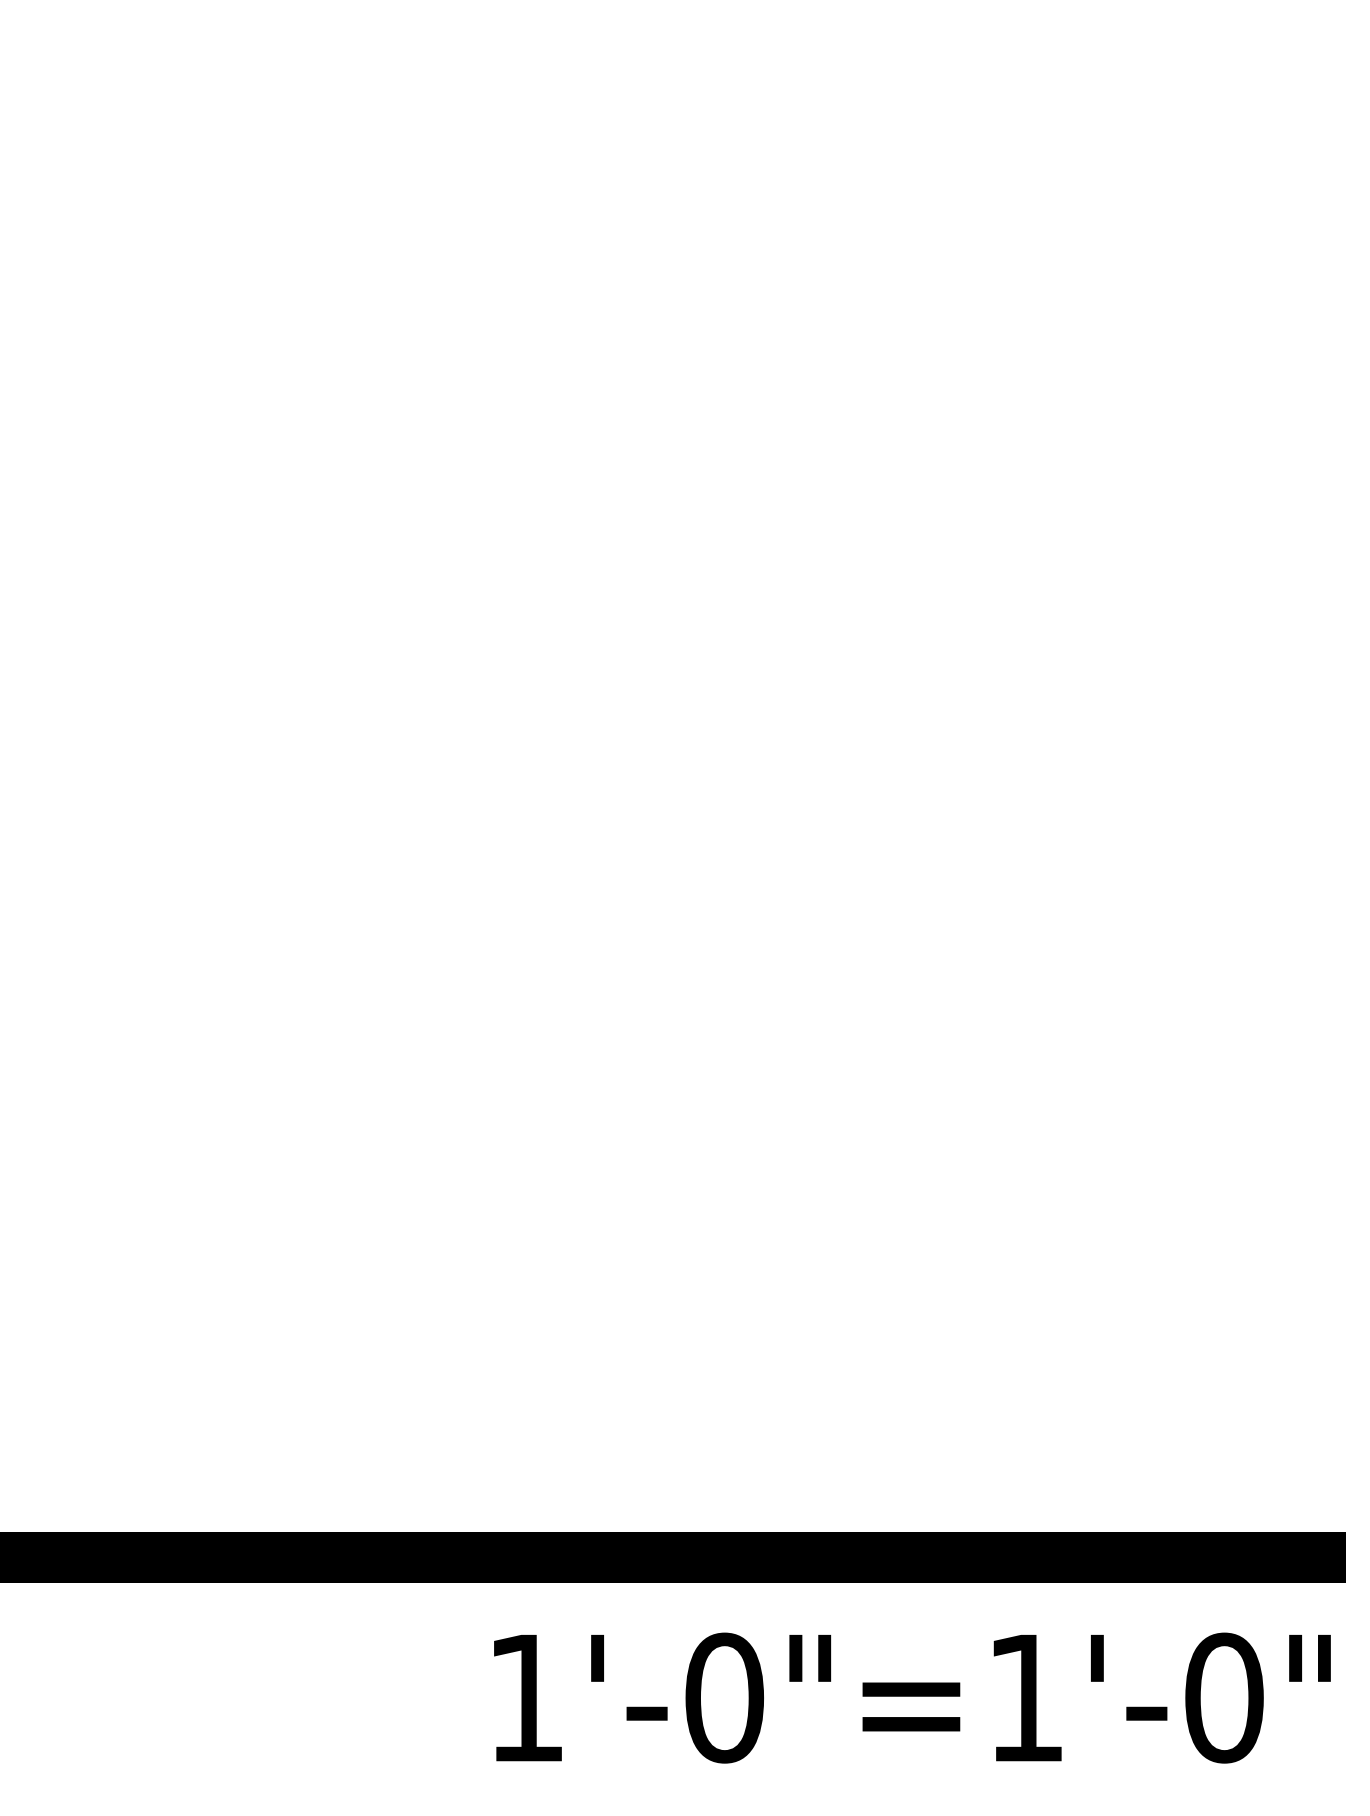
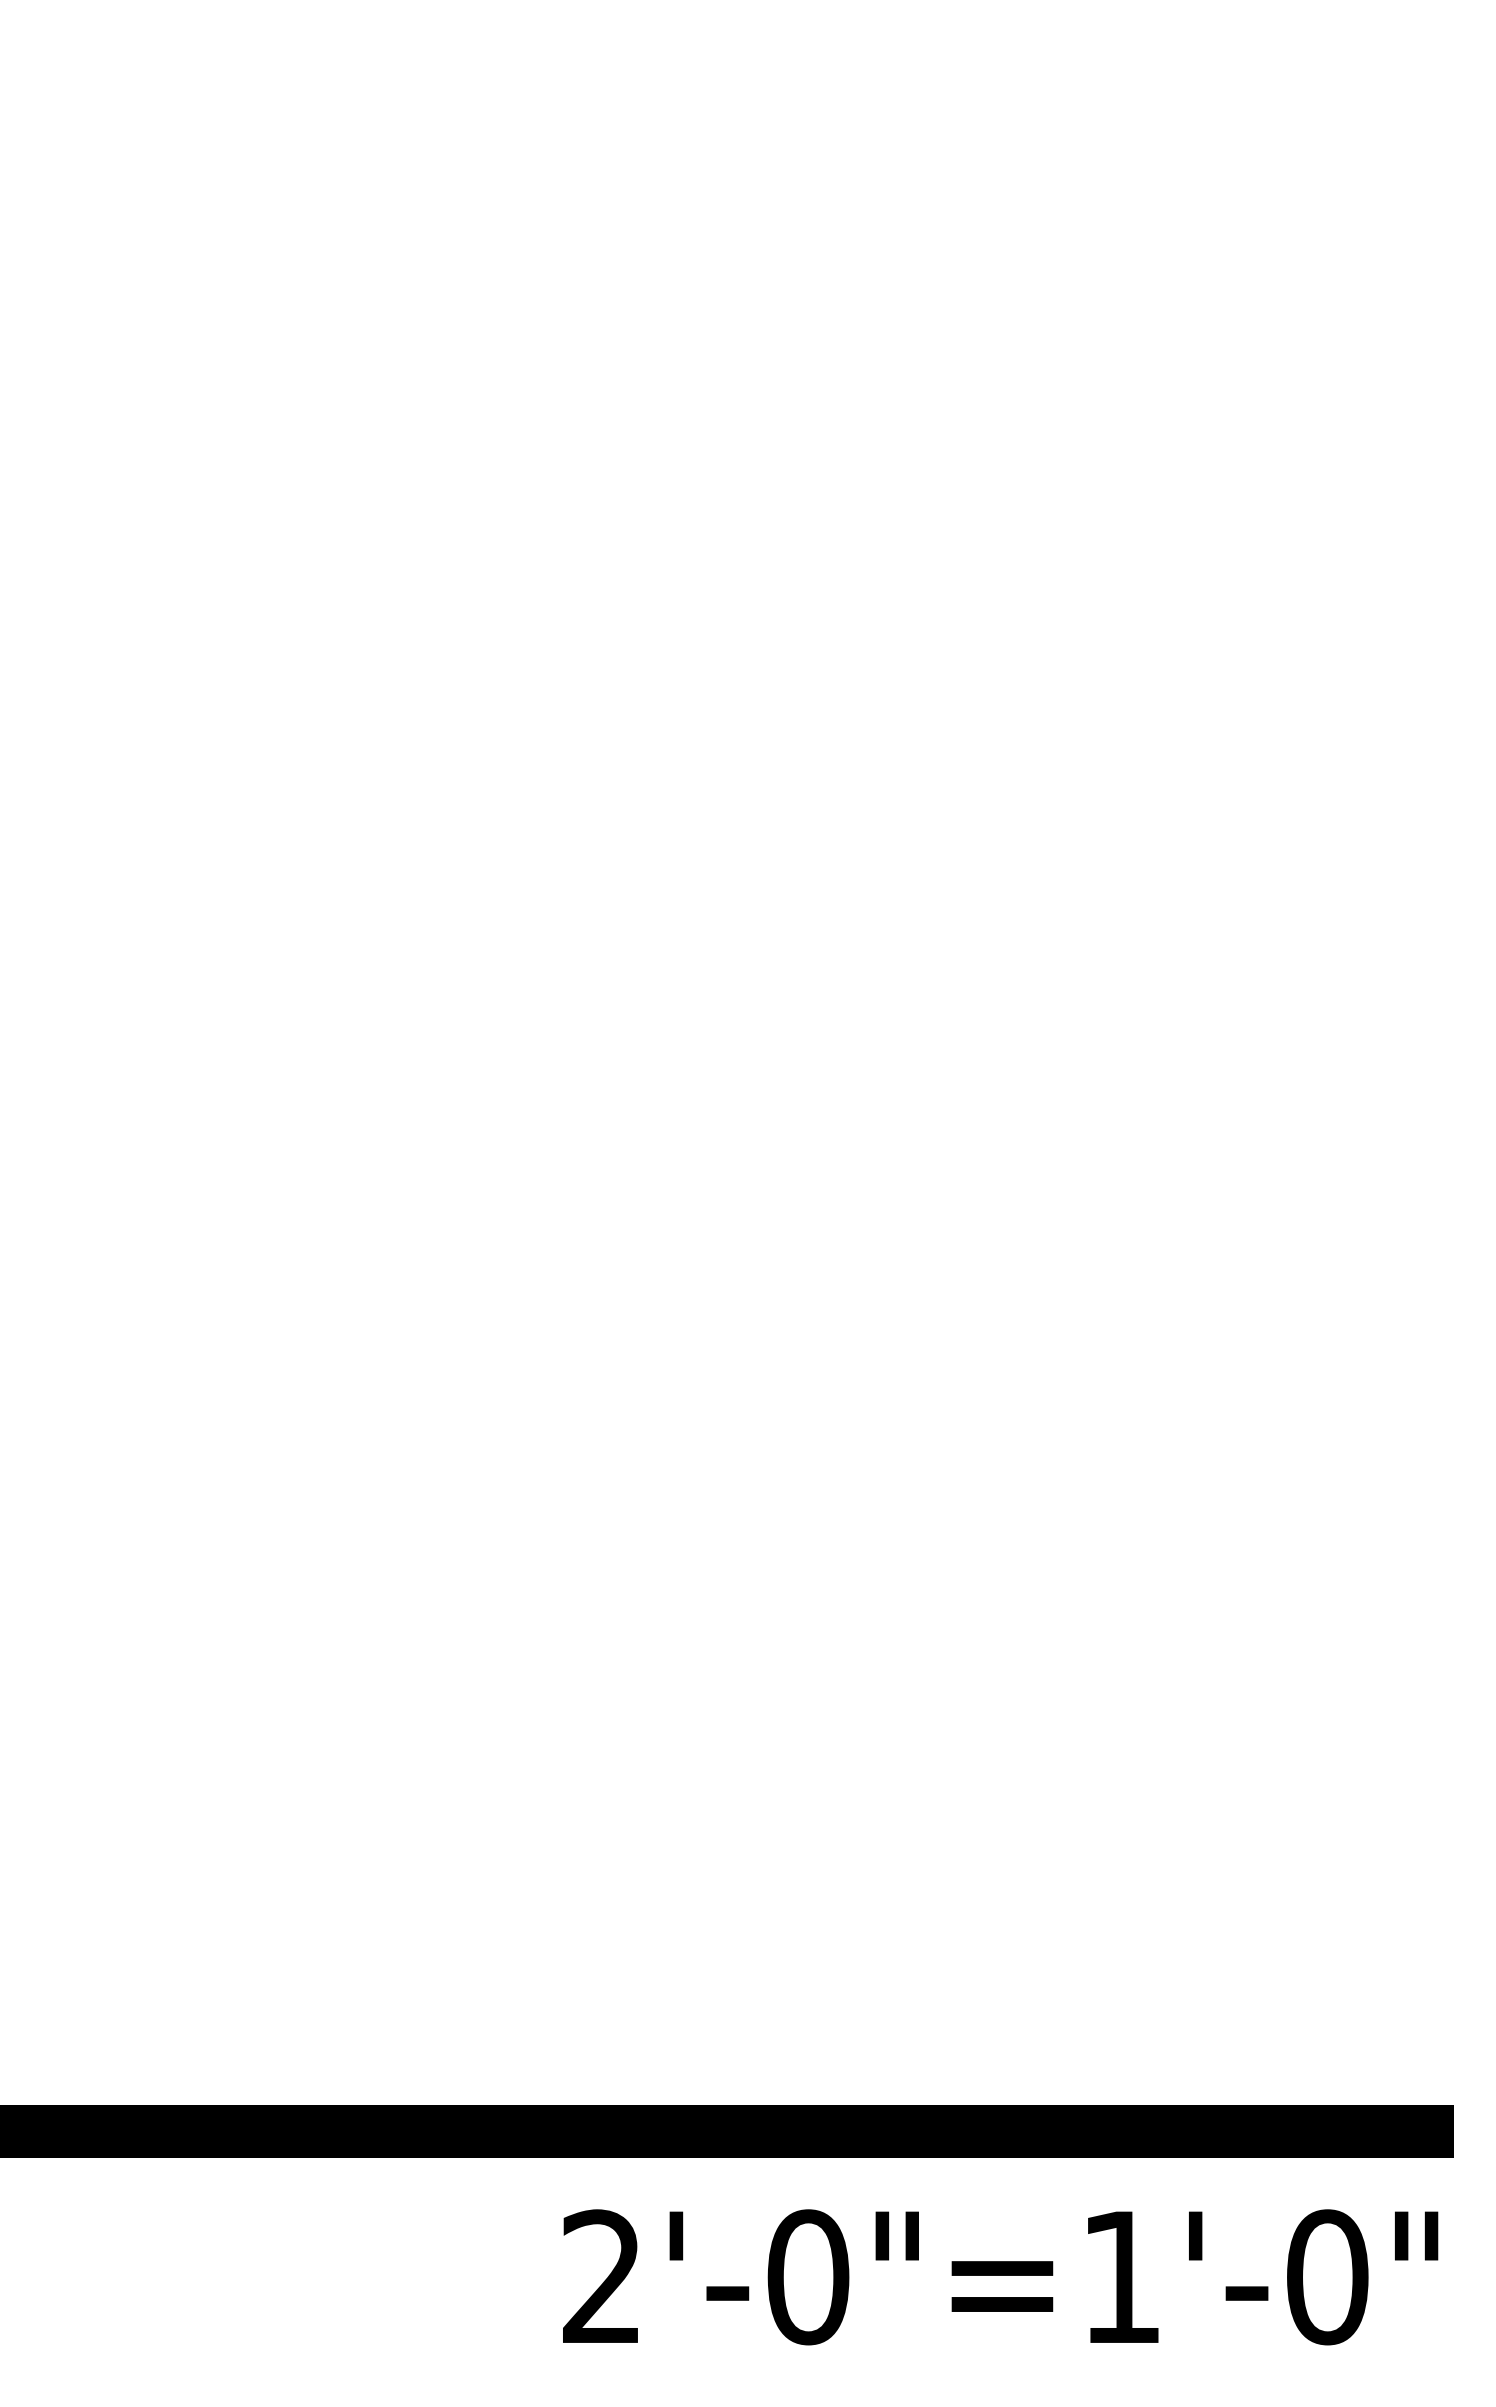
text: (525, 1696) -> (601, 2275), 1'-0"=1'-0" -> 2'-0"=1'-0"

